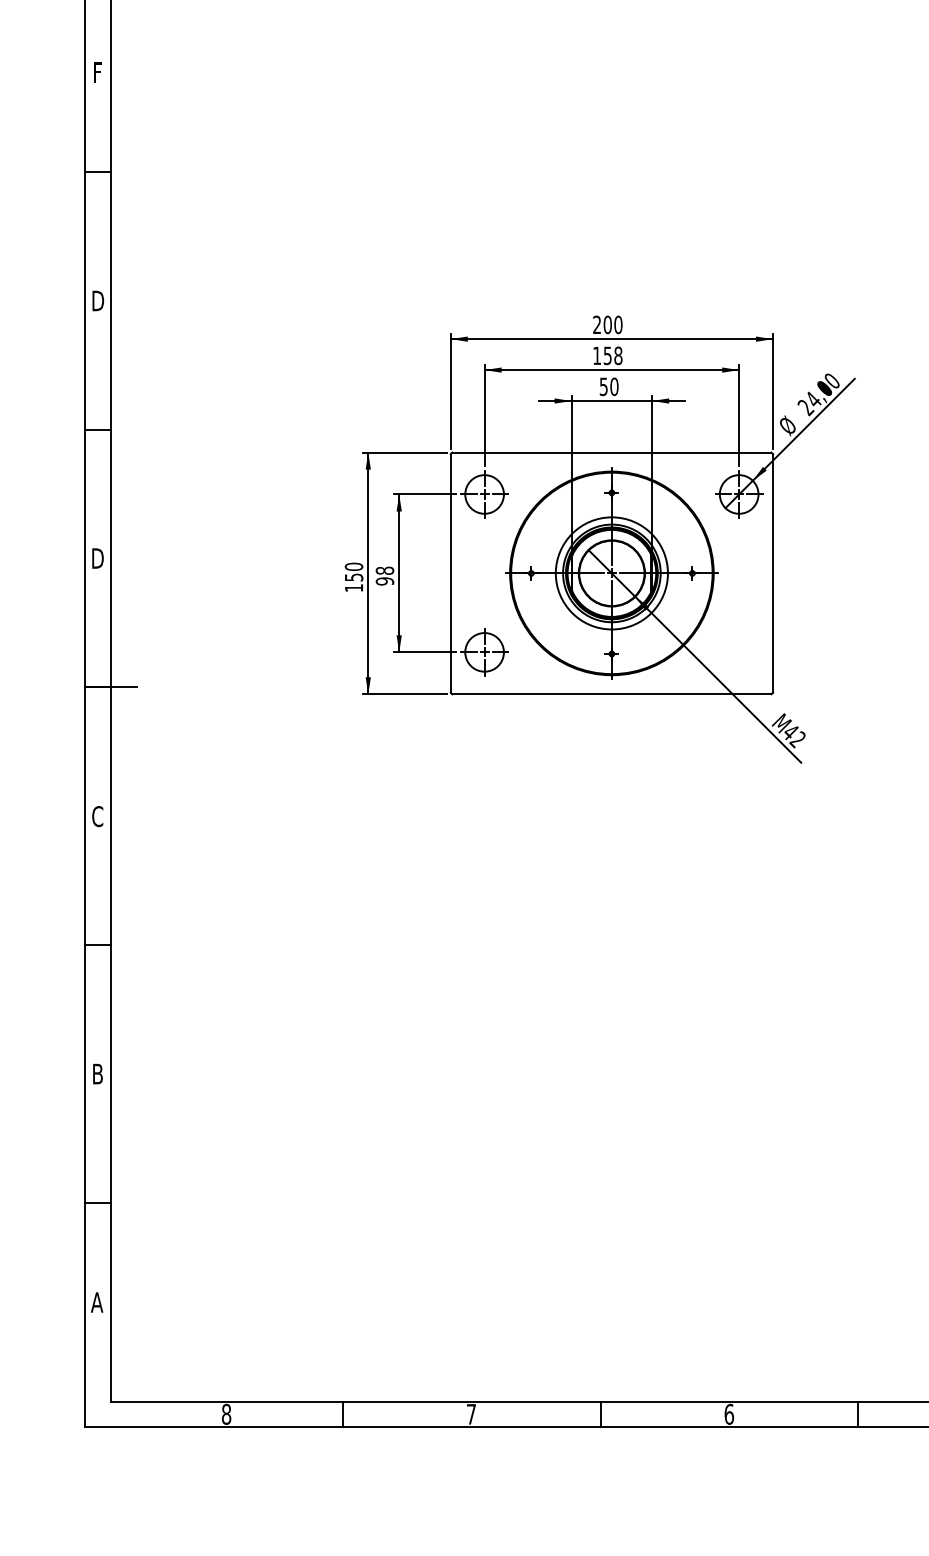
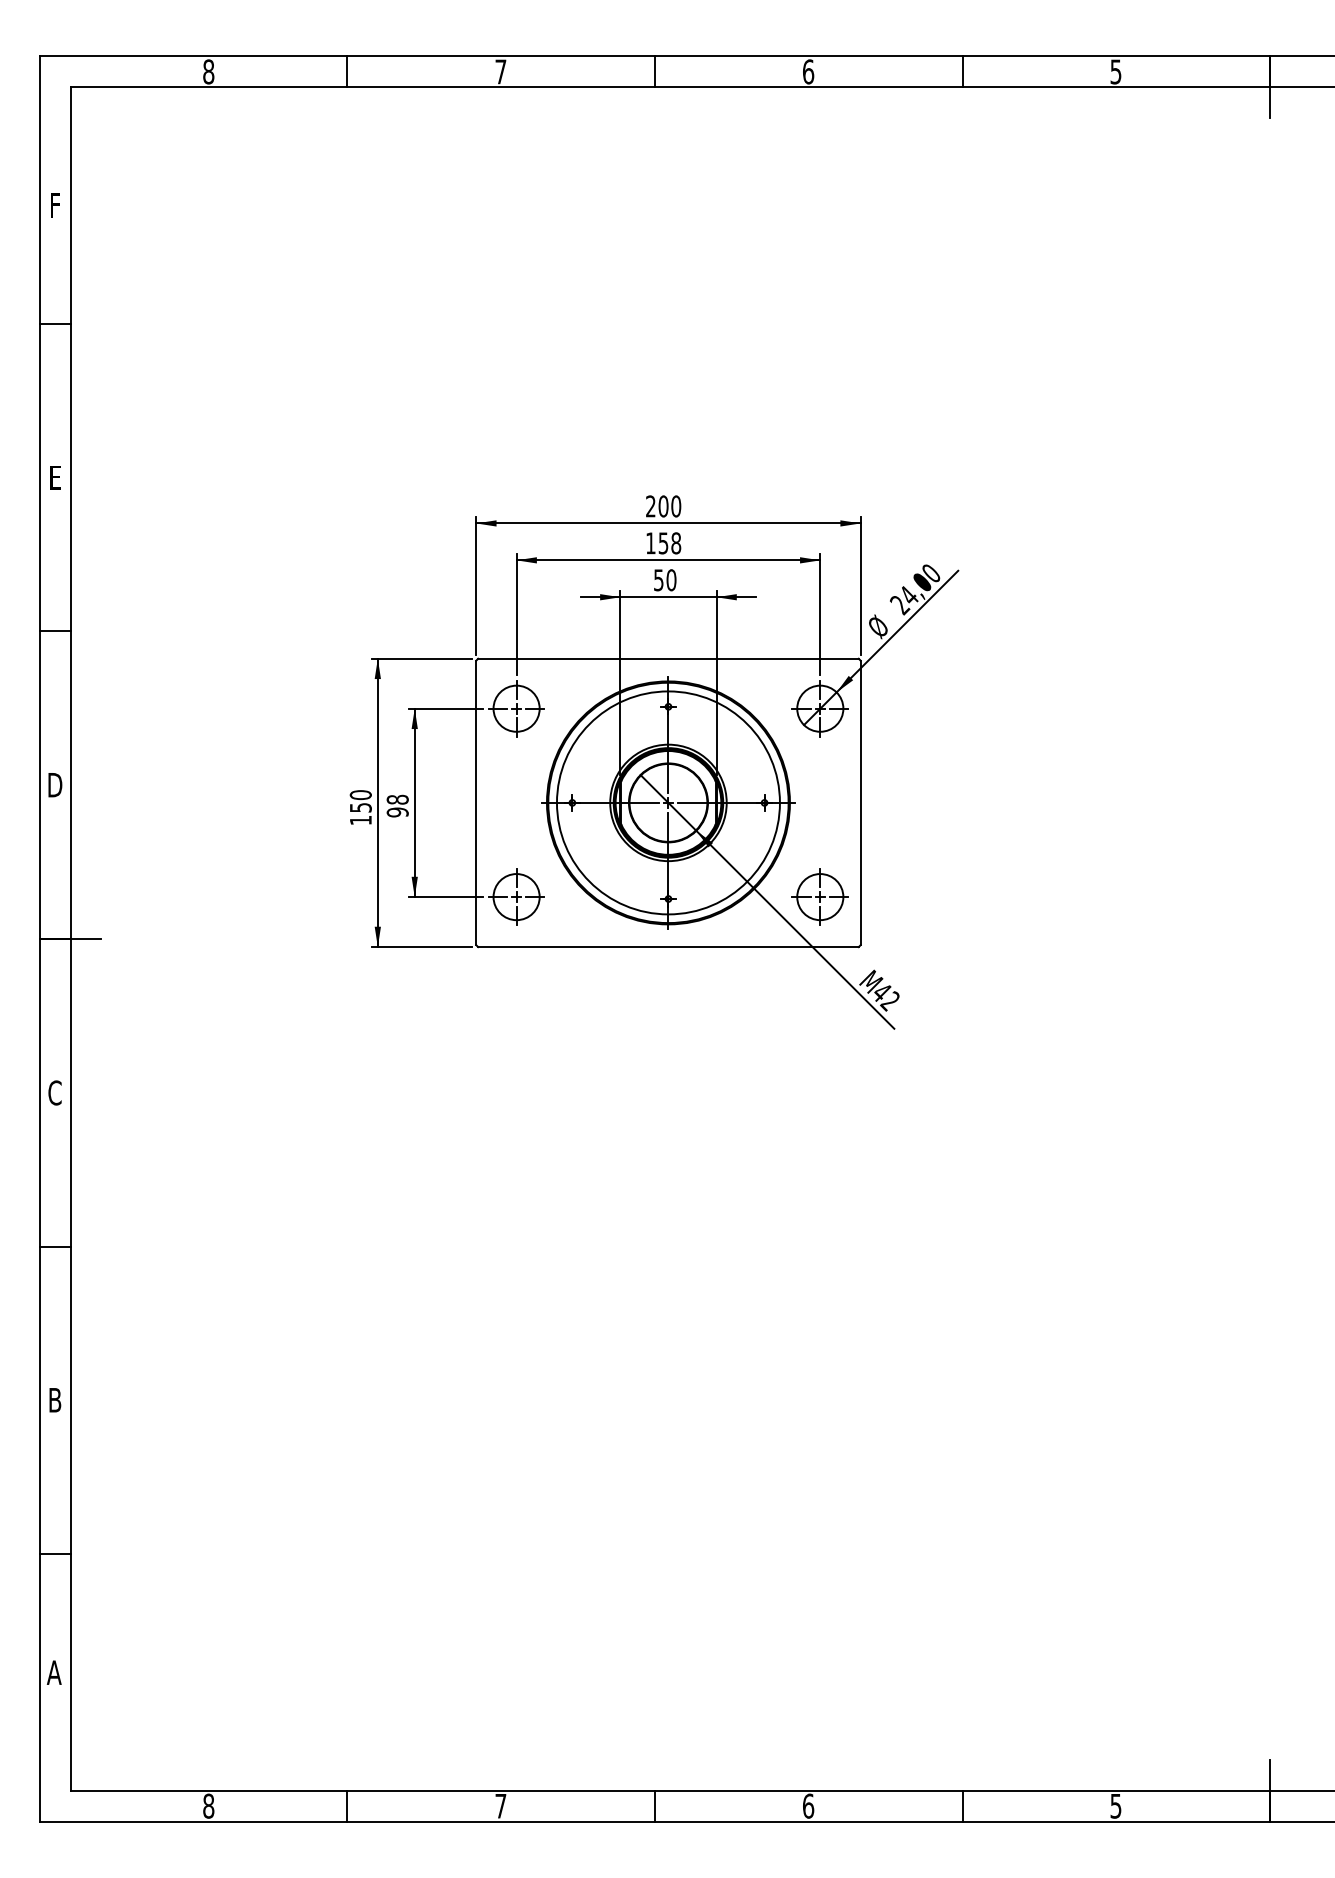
text: (98, 300) -> (55, 477), D -> E
circle: (611, 573) -> (667, 802), size x1.67
part: (738, 651) -> (819, 896), added

